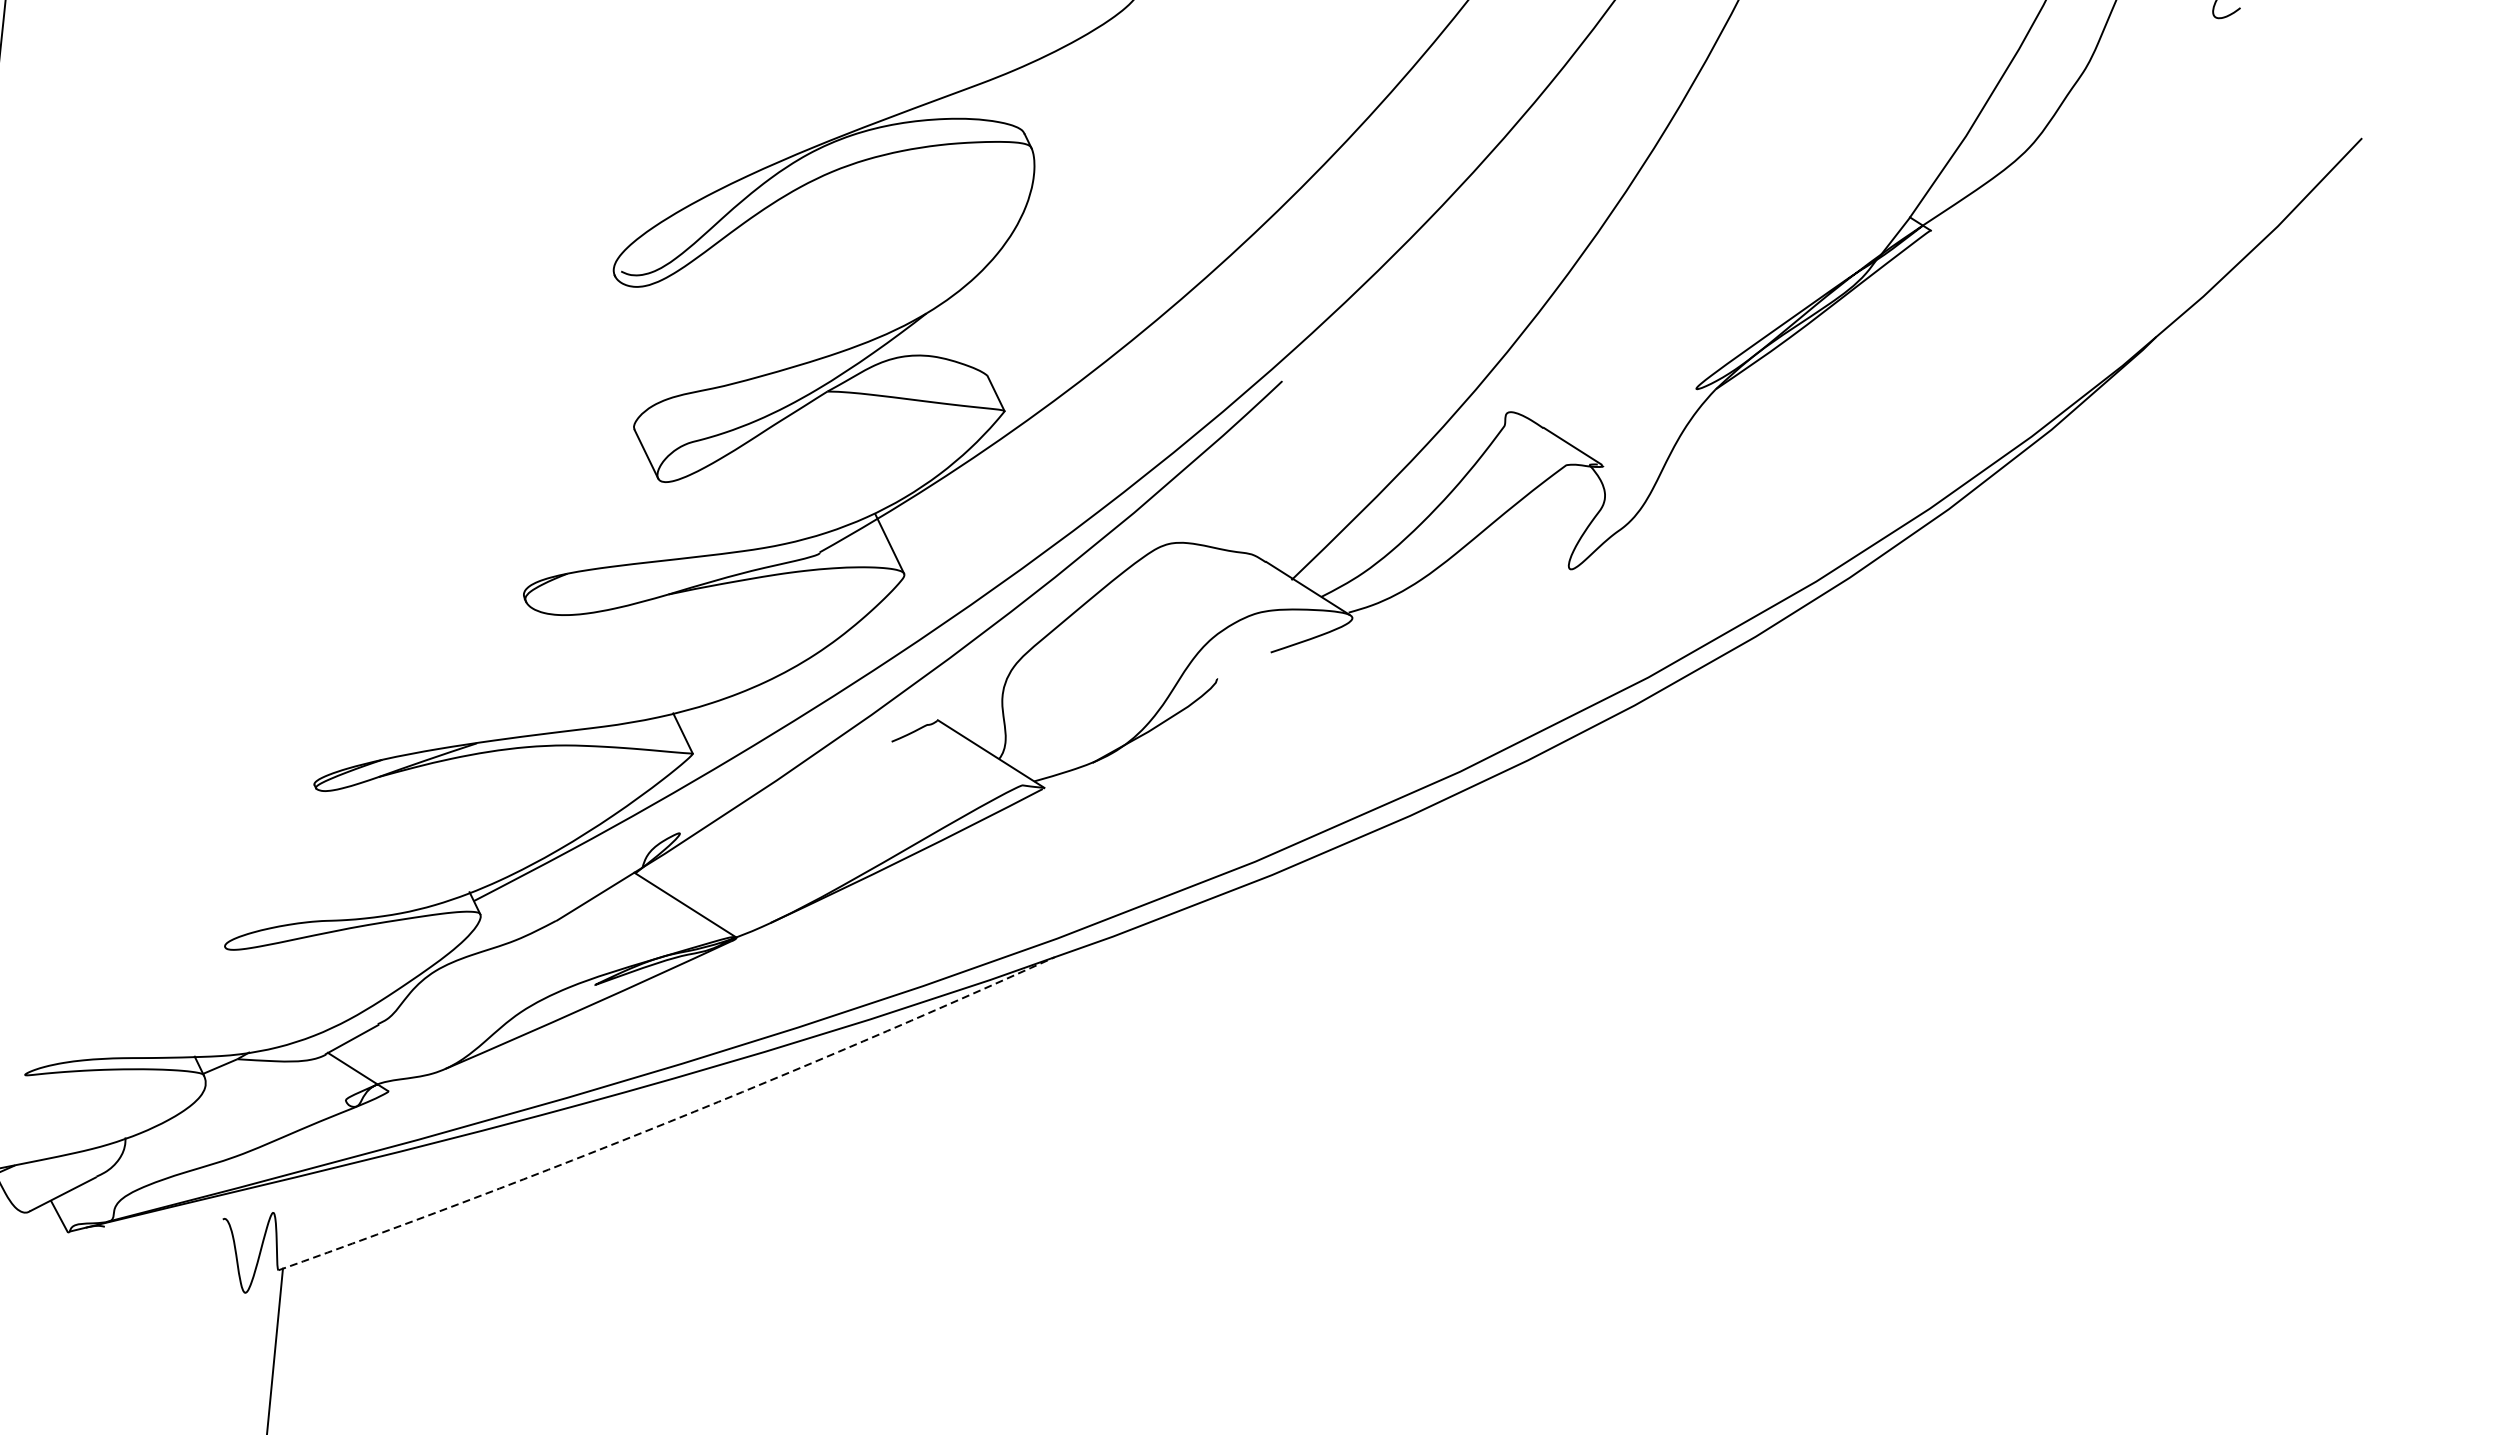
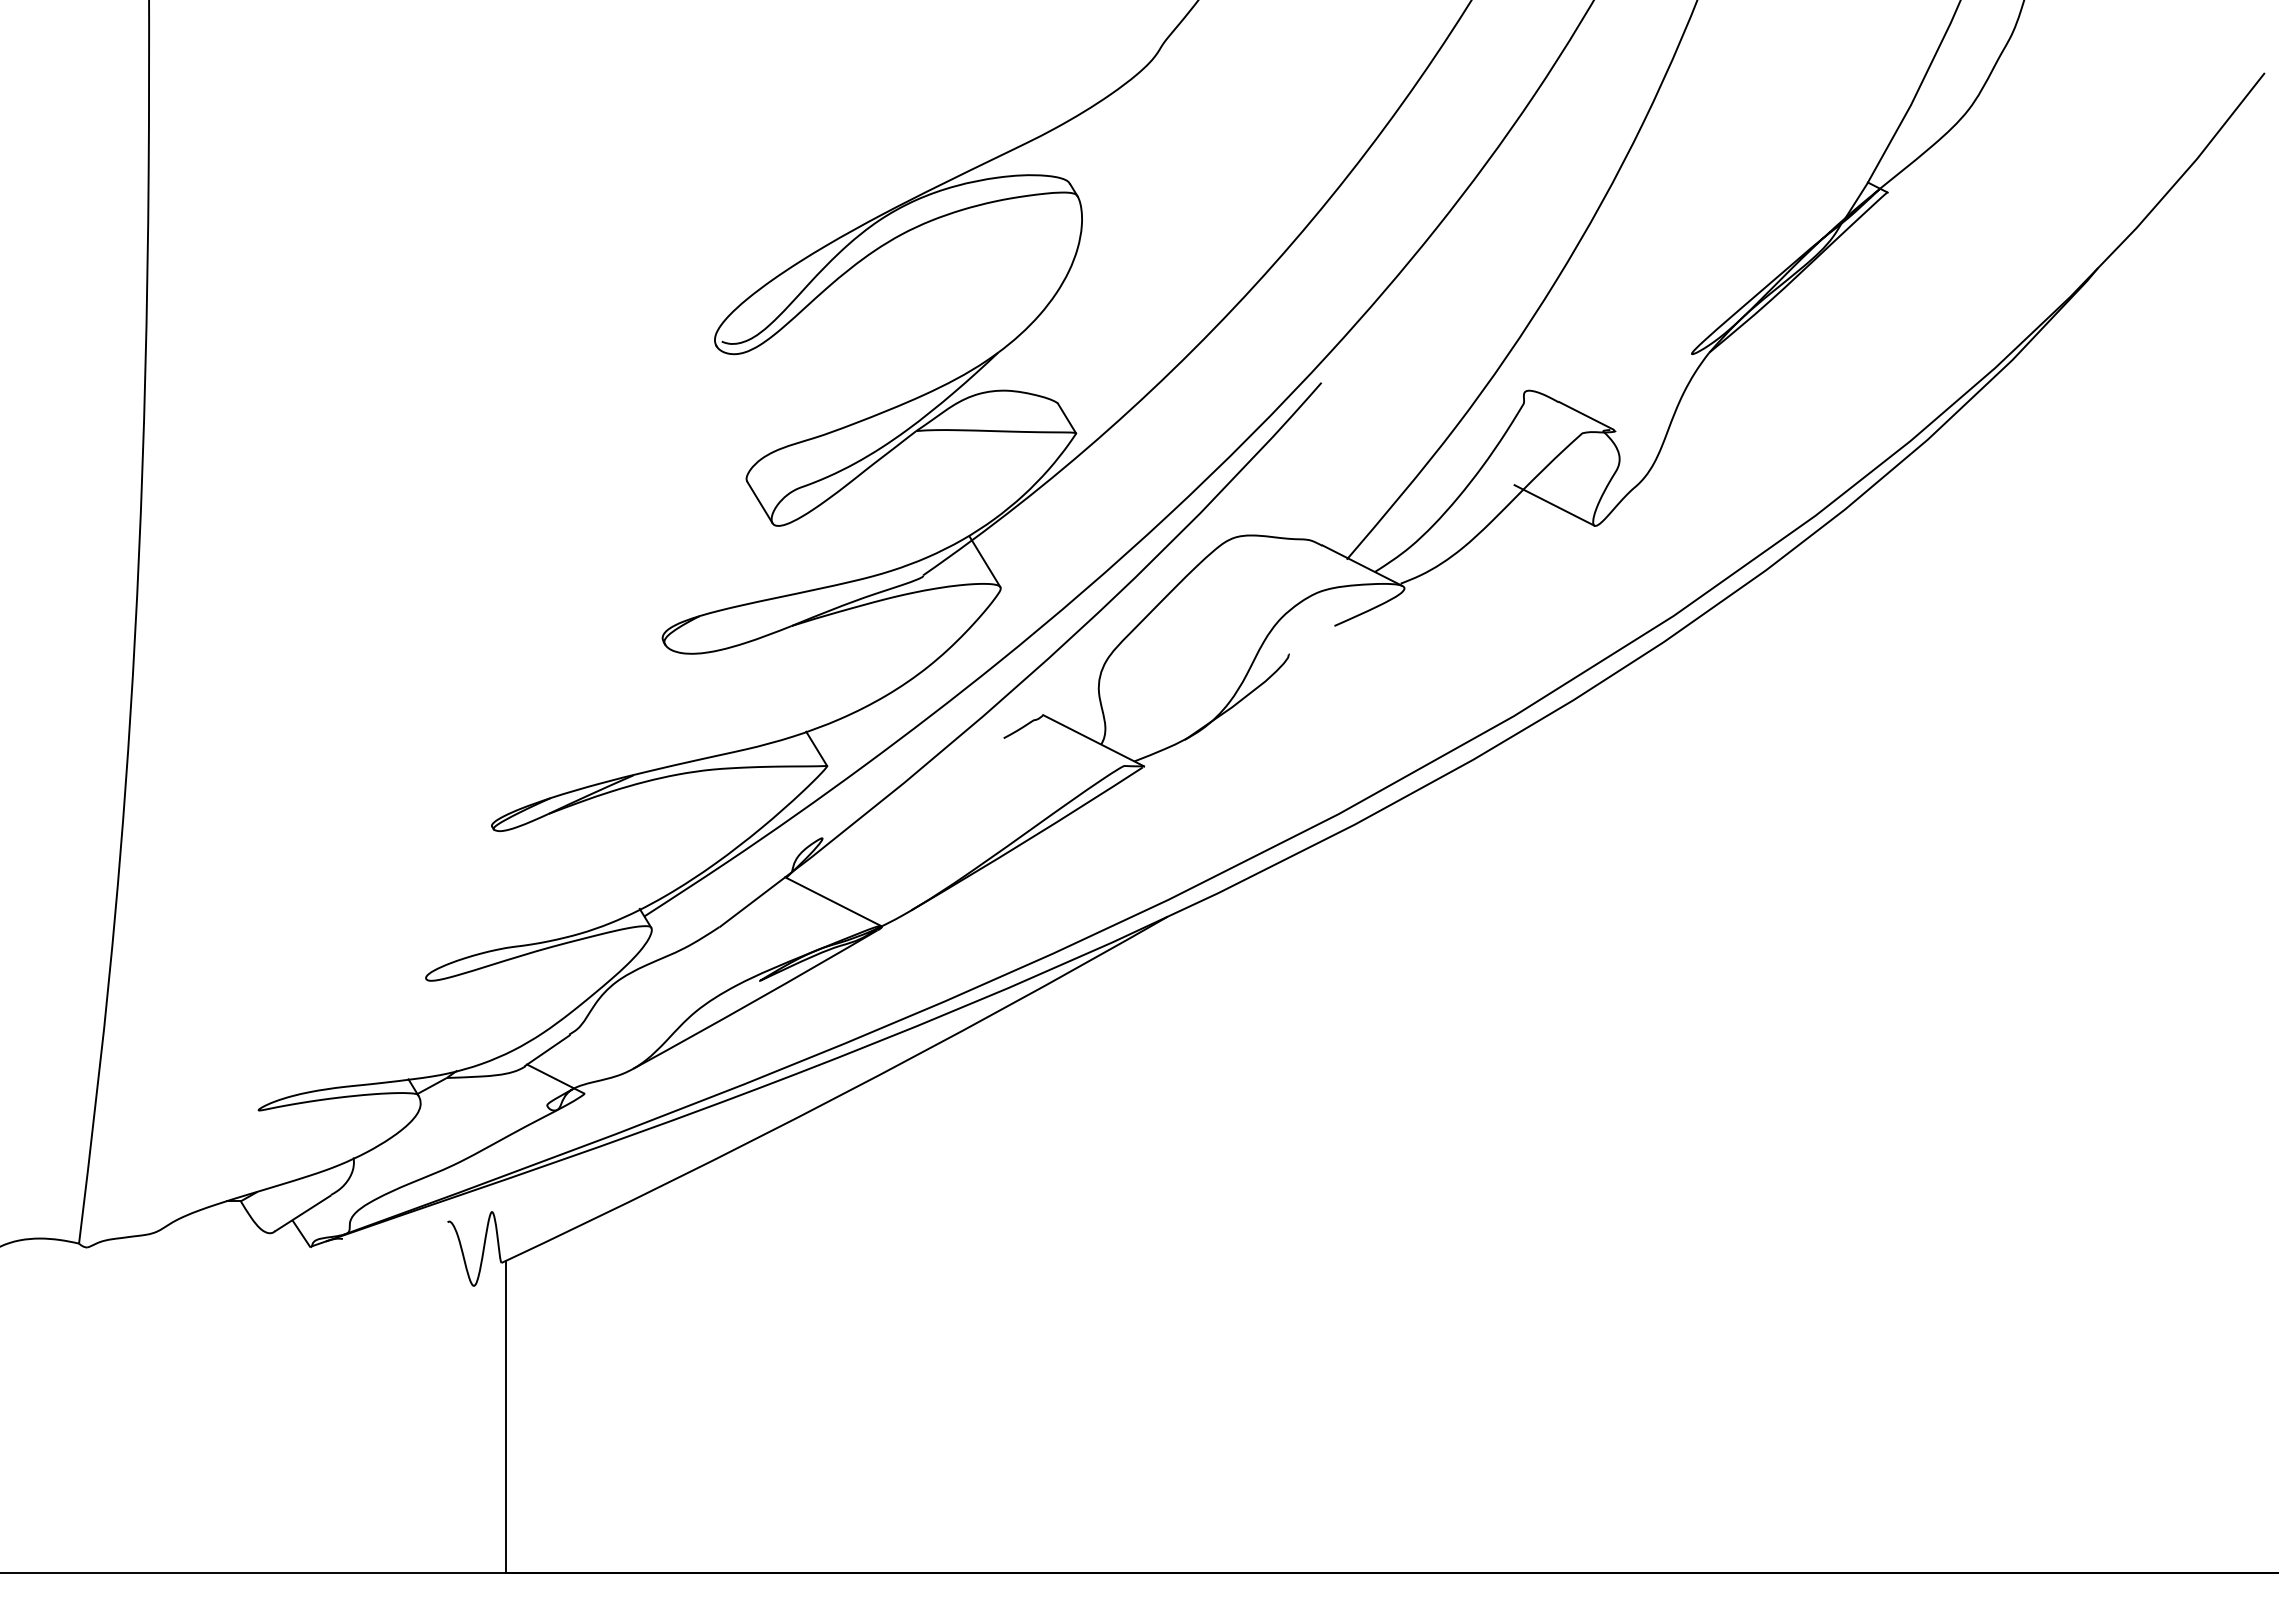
line: (1527, 542) -> (1554, 505), added
arc: (670, 1121) -> (838, 1096), dashed -> solid

